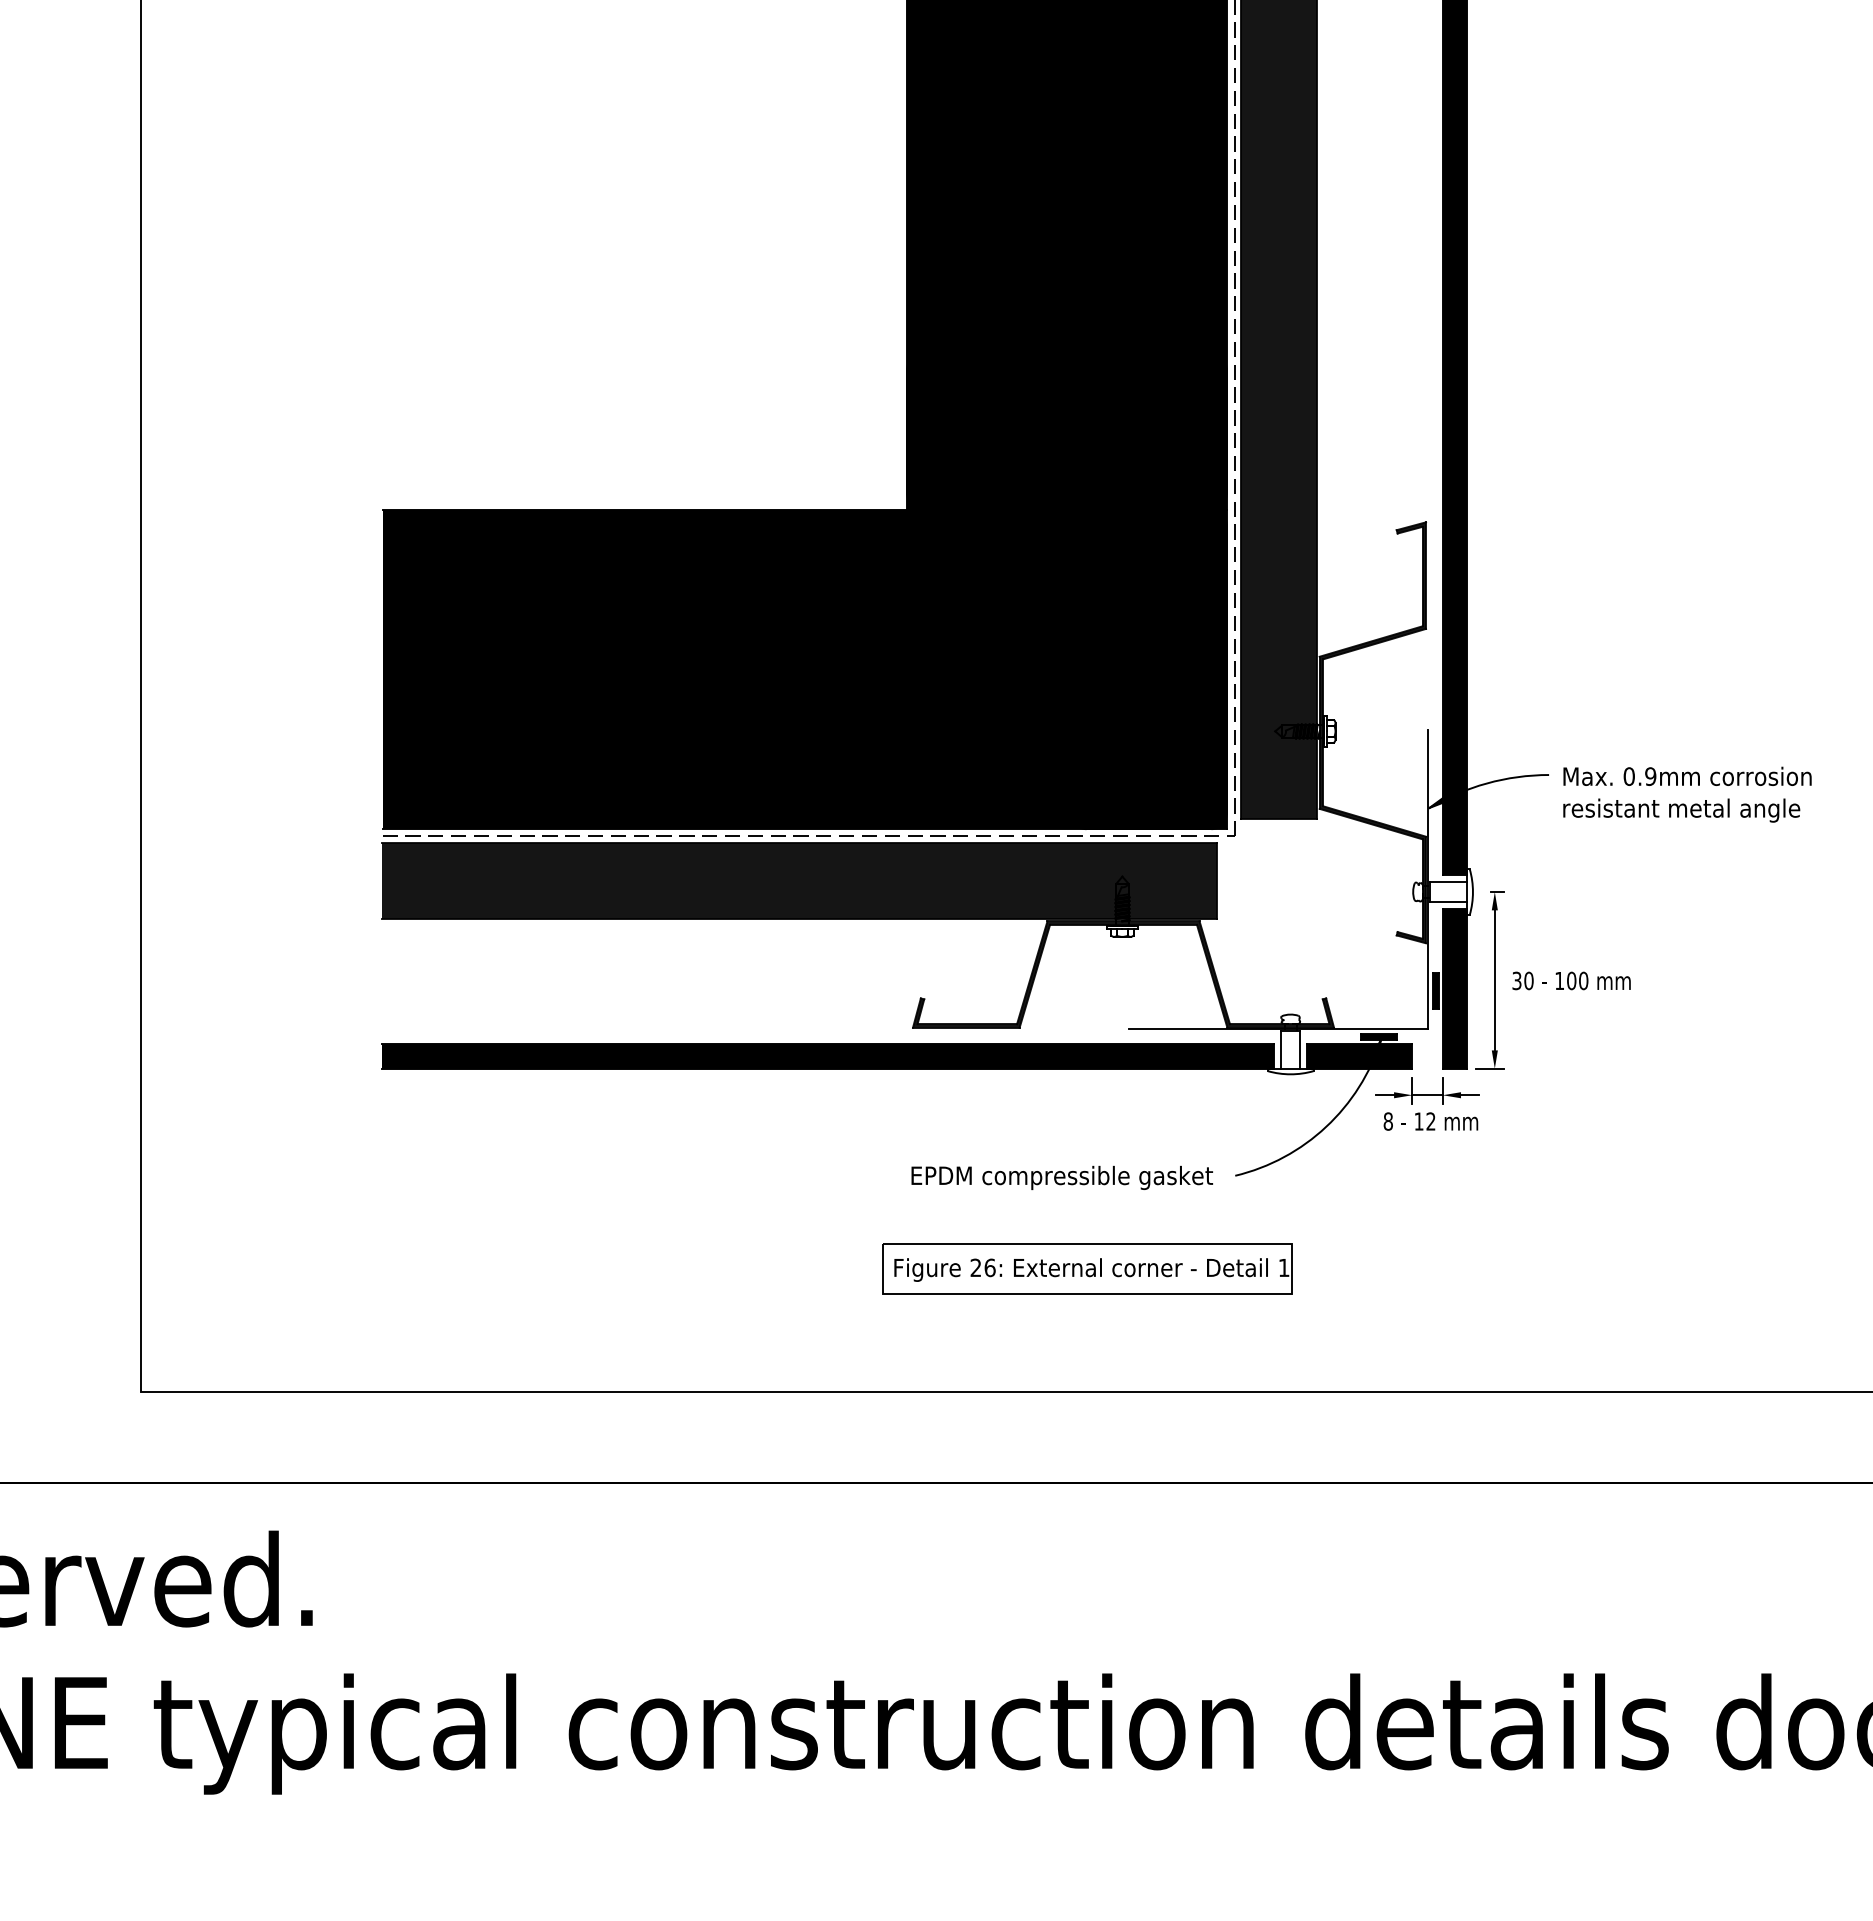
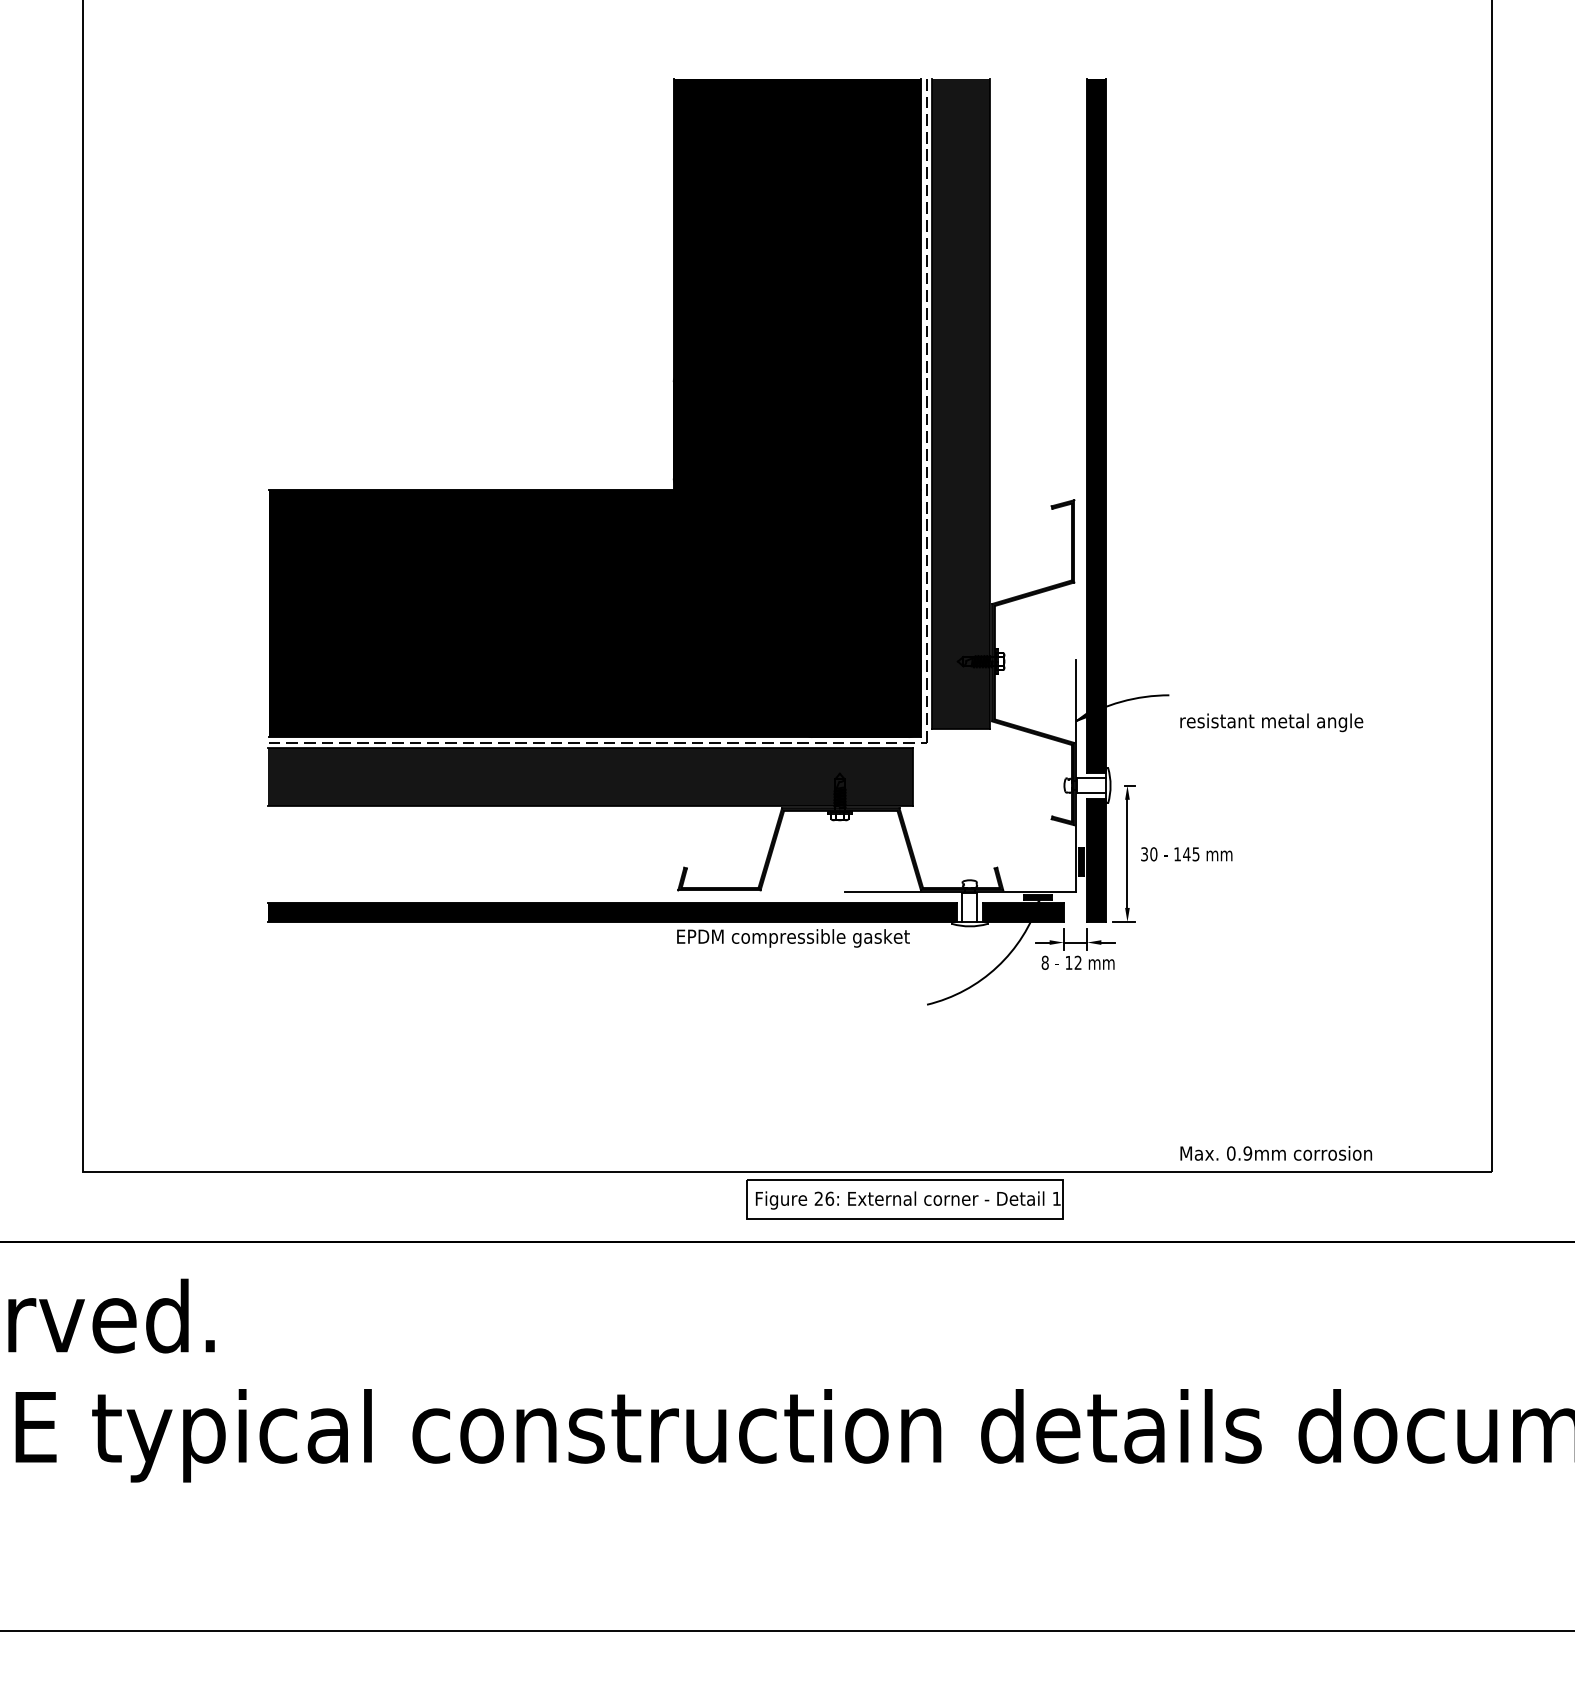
text: (1686, 776) -> (1275, 1153), moved
text: (1577, 981) -> (1191, 854), 100 -> 145
text: (1062, 1178) -> (793, 938), moved
part: (1086, 1268) -> (904, 1199), moved

